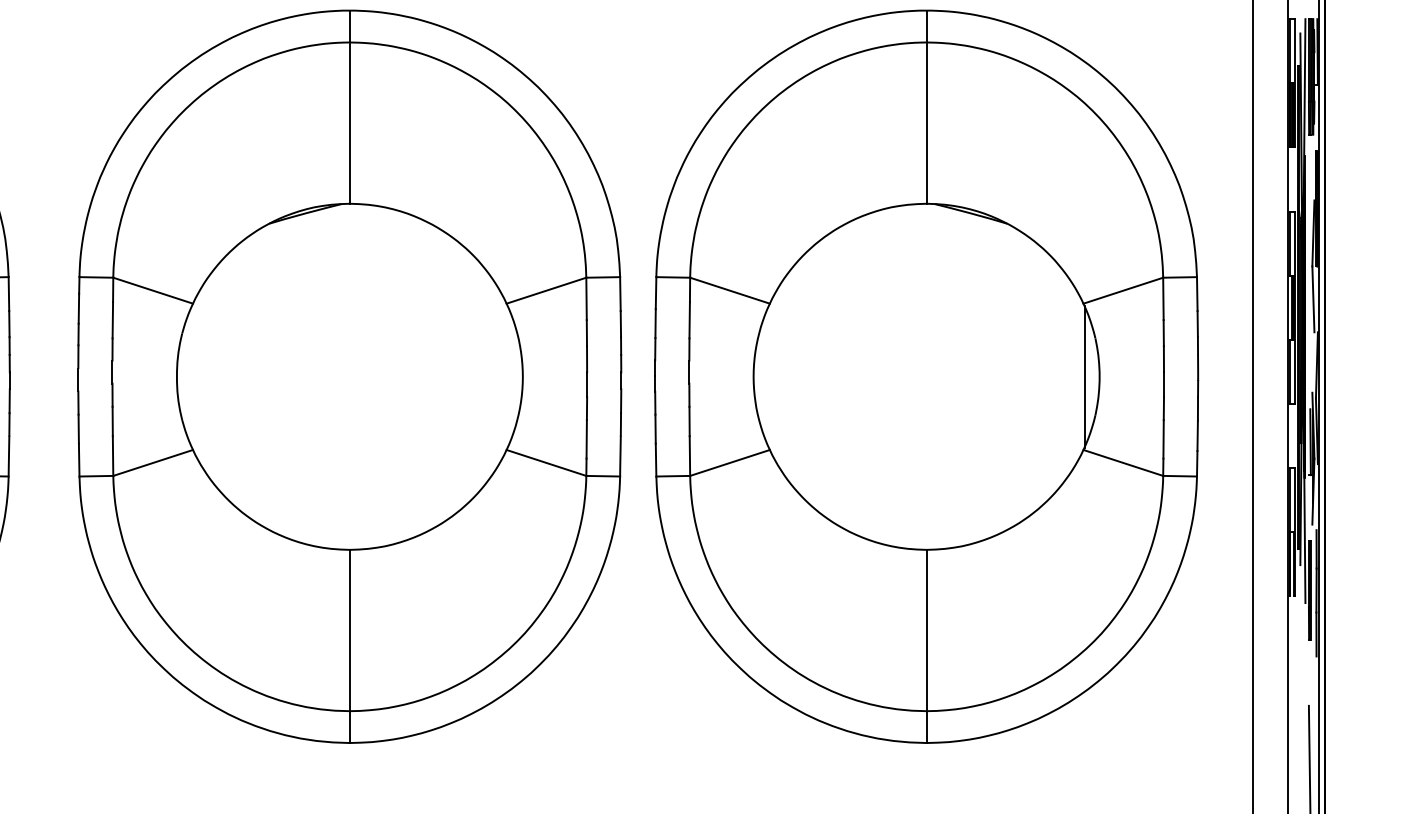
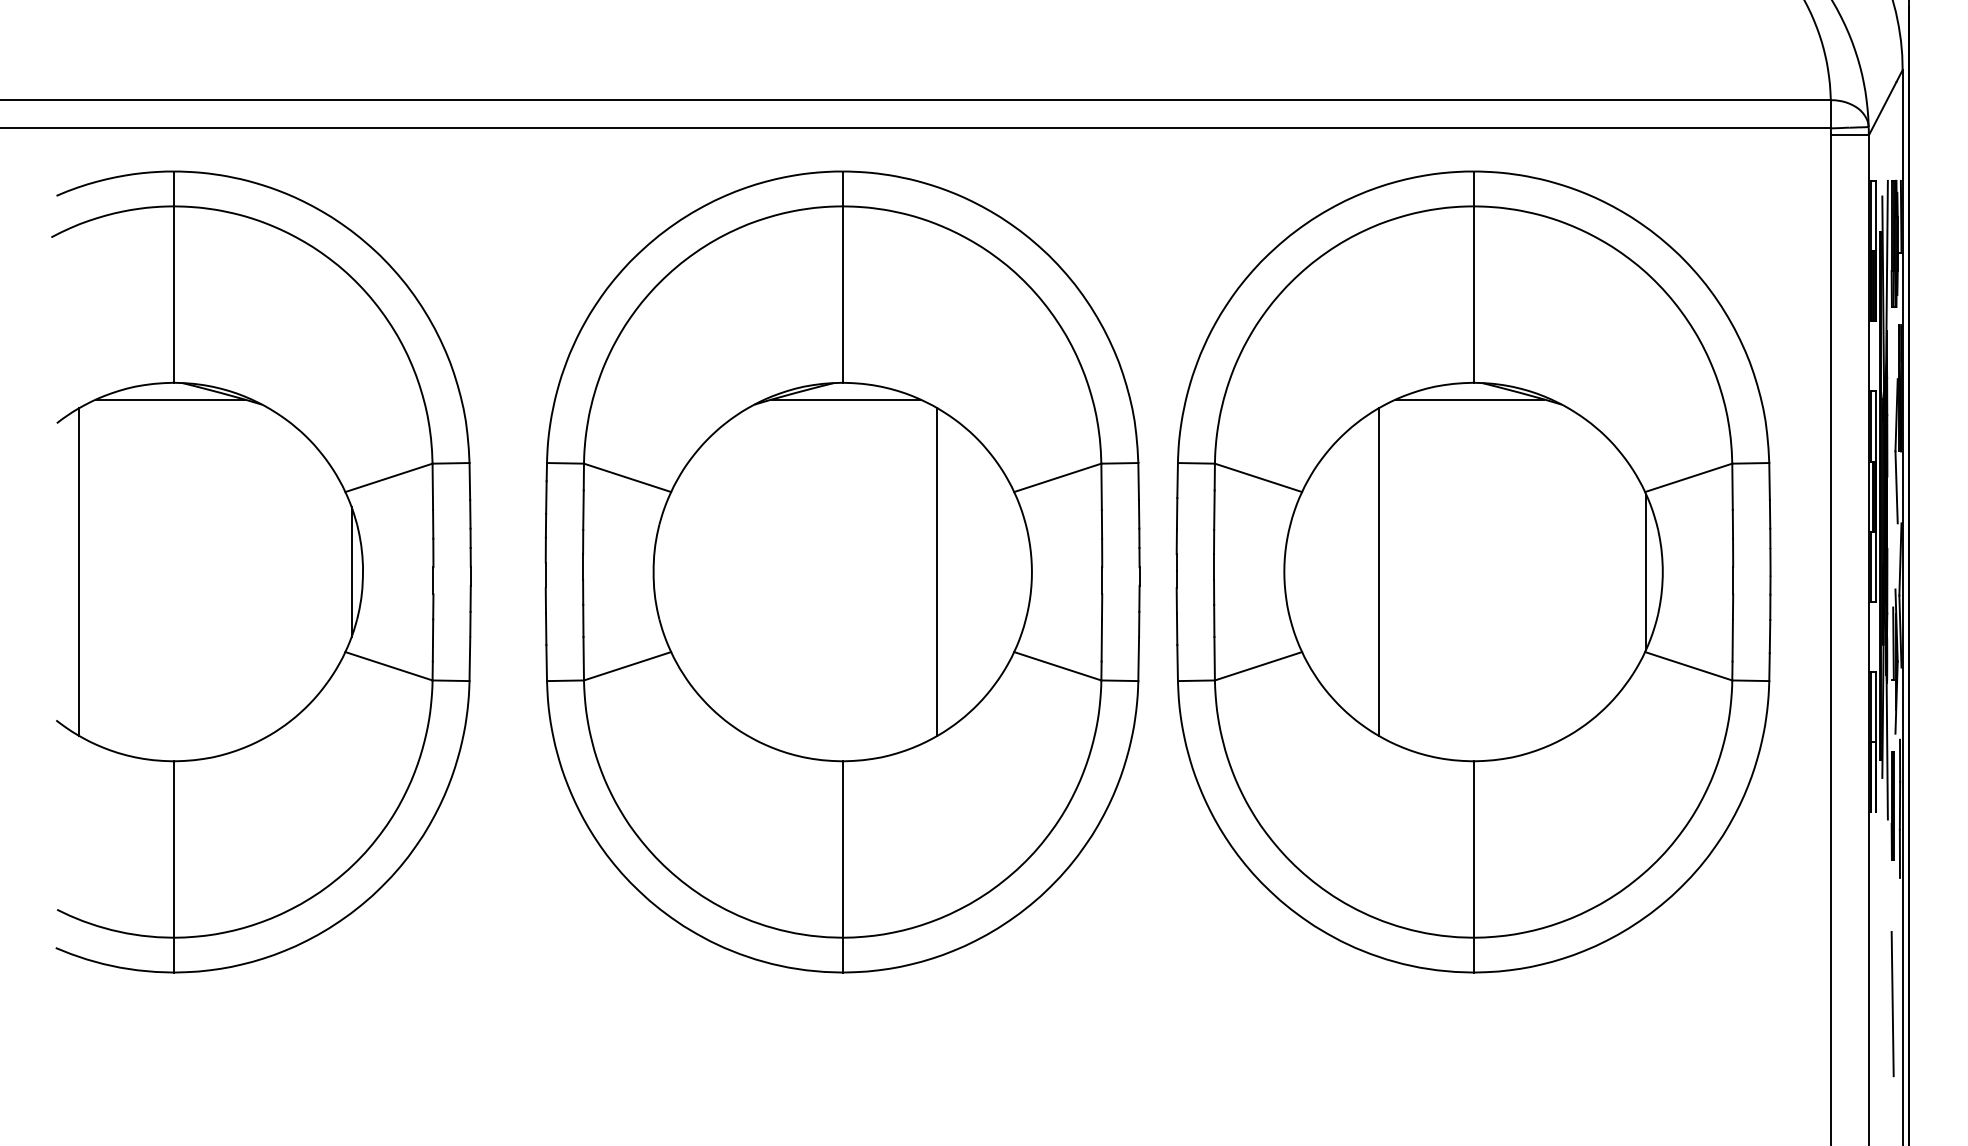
line: (353, 219) -> (846, 399), added
line: (922, 219) -> (1469, 399), added
line: (436, 376) -> (937, 571), added
line: (839, 376) -> (1378, 571), added

